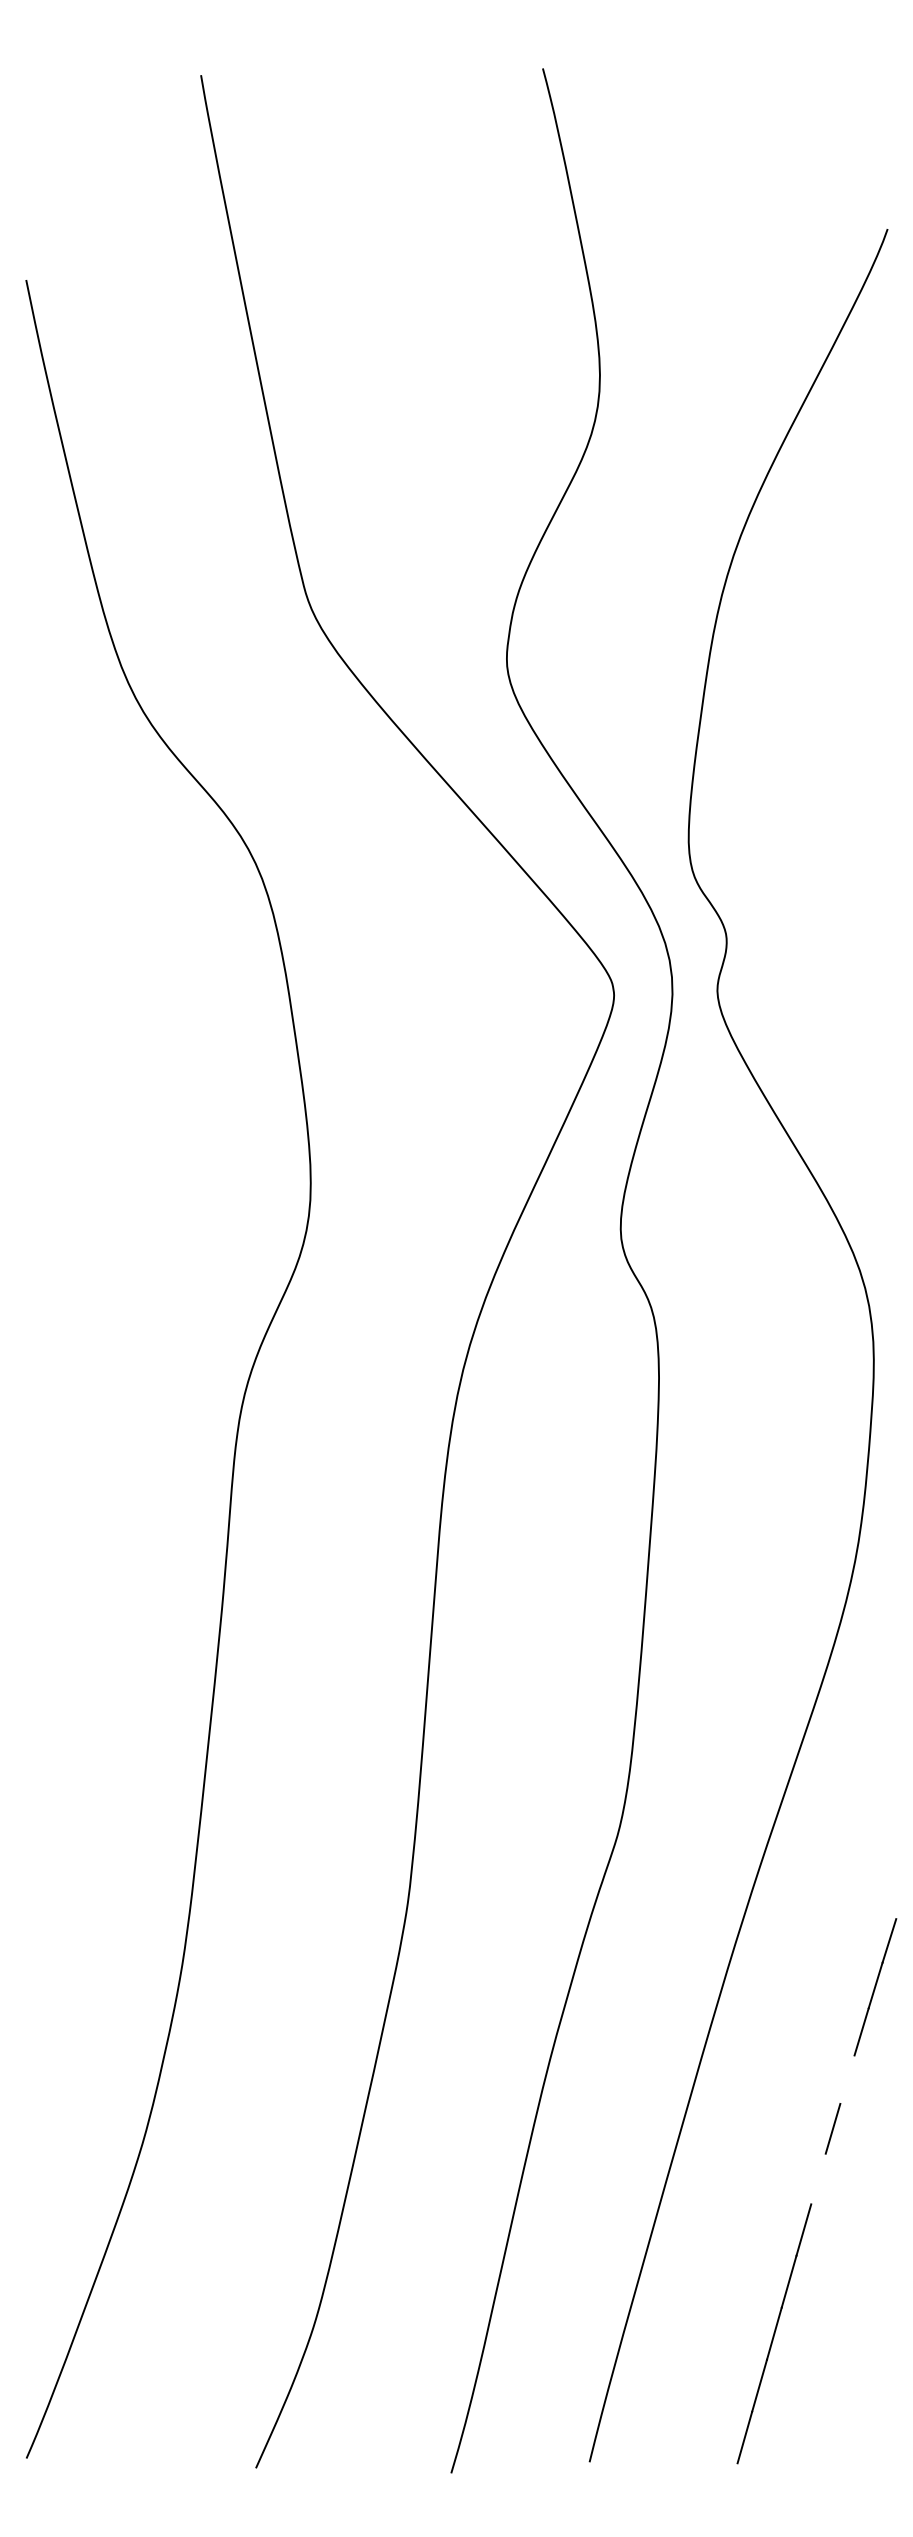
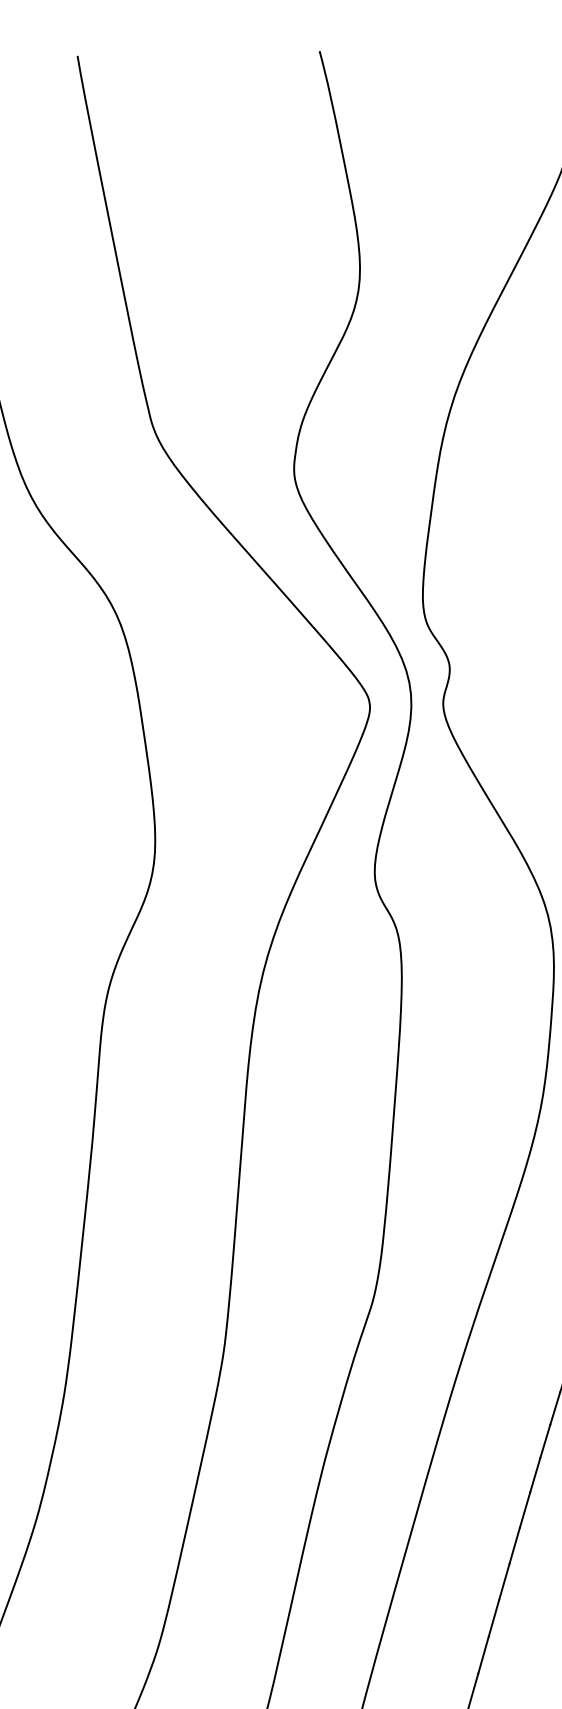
line: (847, 2079) -> (535, 1475), added
line: (818, 2178) -> (514, 1545), added

